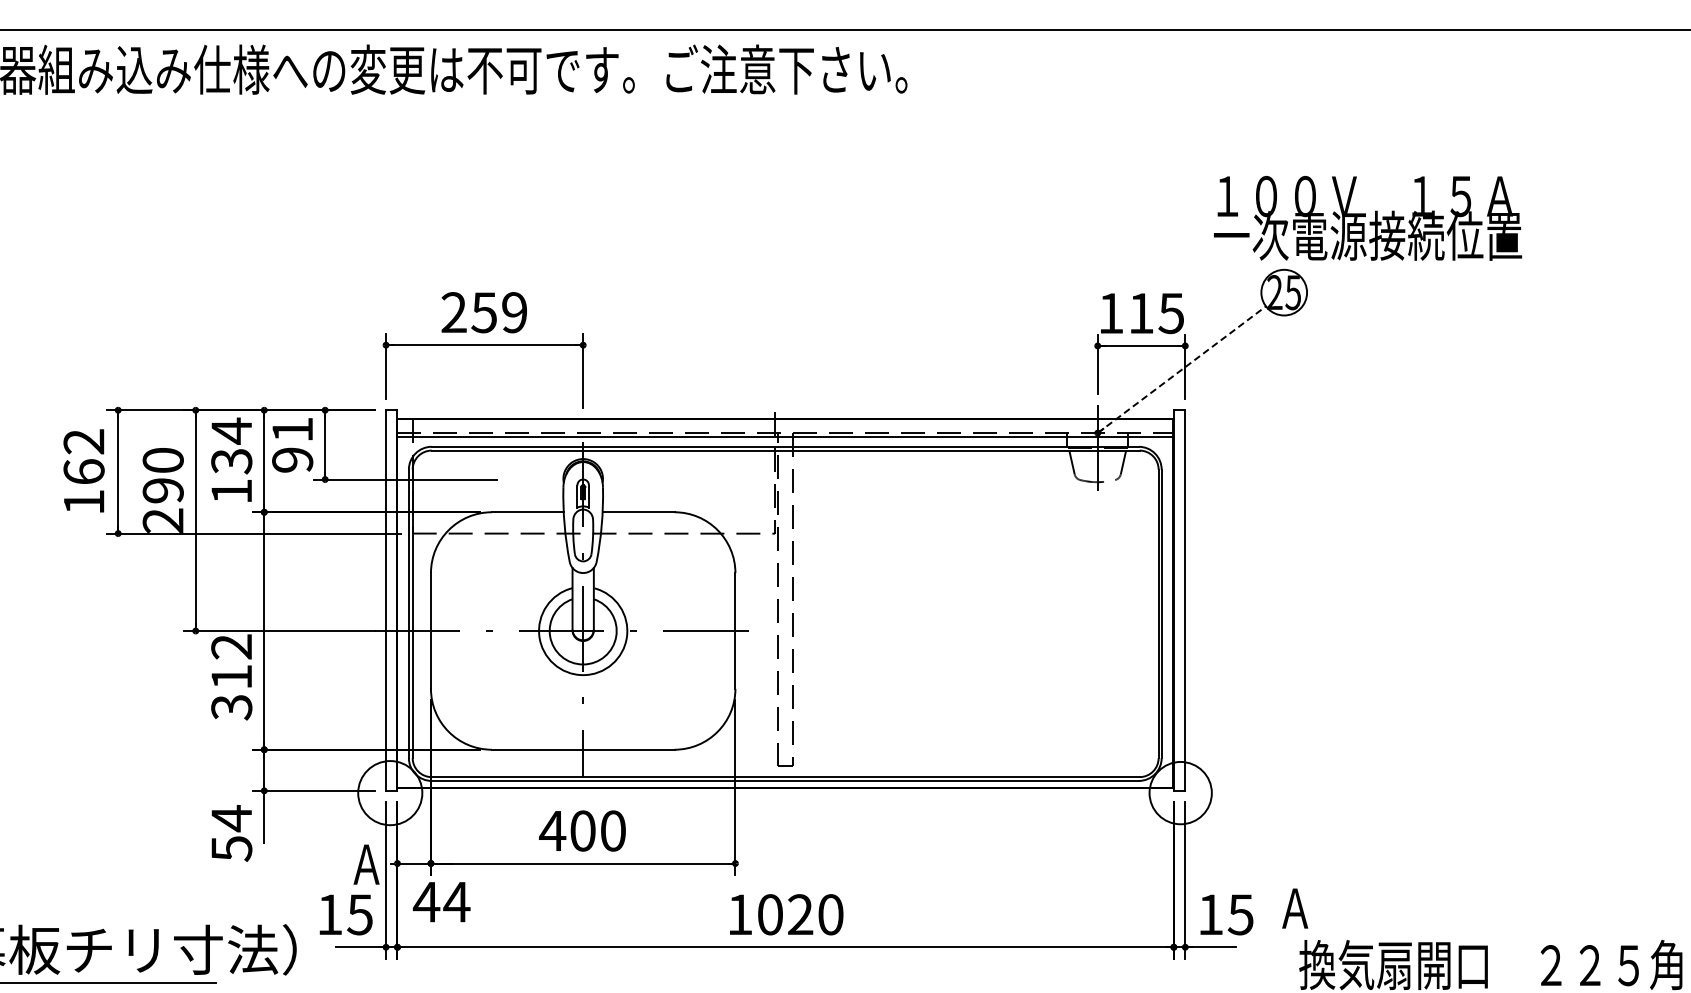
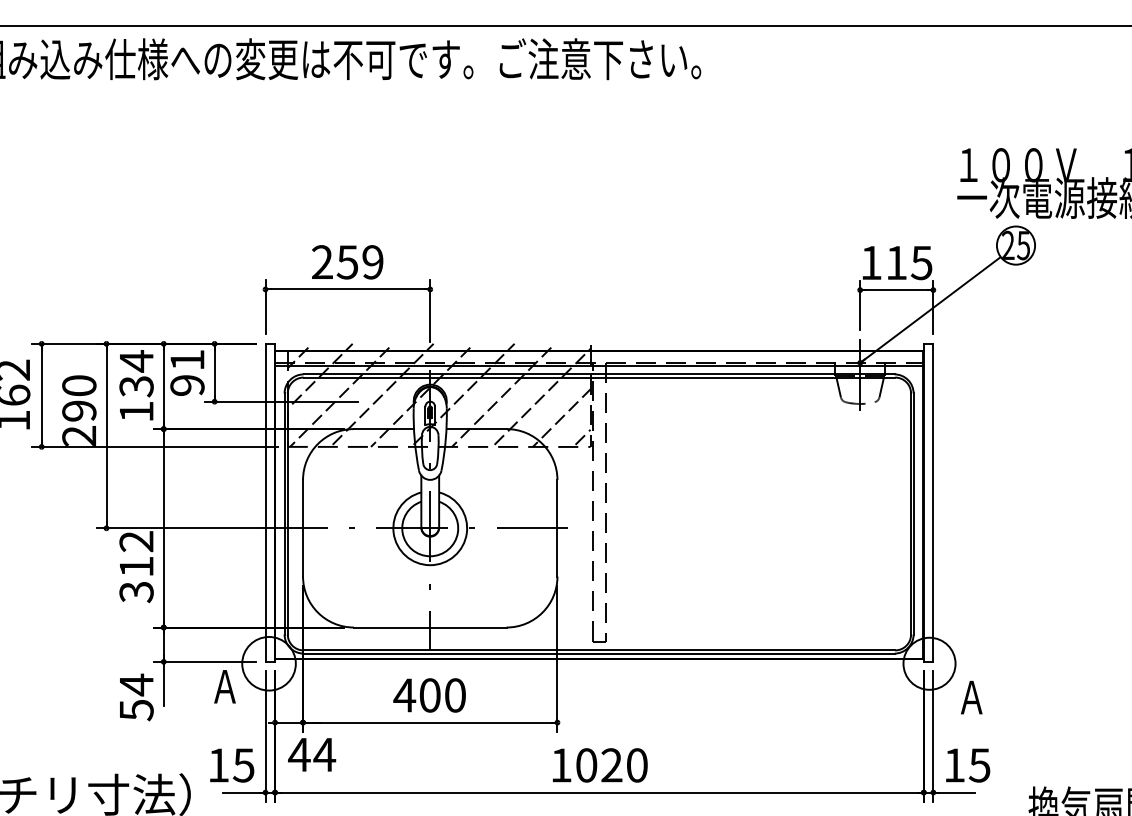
line: (1182, 369) -> (931, 309), dashed -> solid
hatch: (593, 471) -> (438, 395), added
text: (366, 864) -> (224, 686), moved
text: (1295, 908) -> (971, 697), moved

